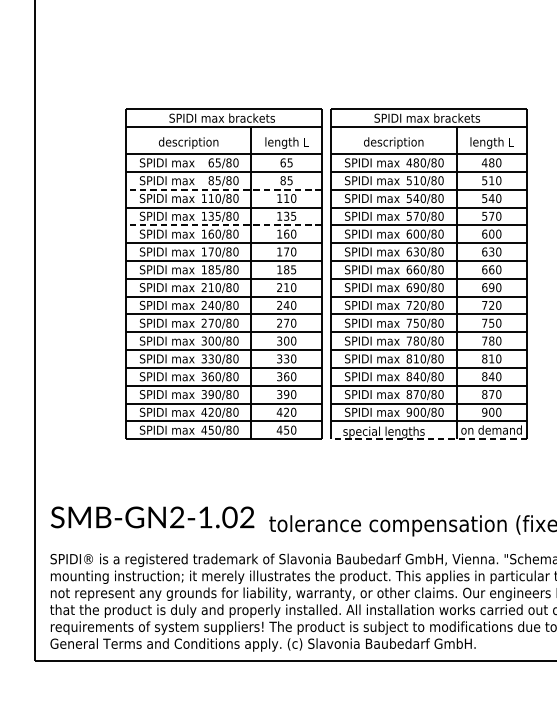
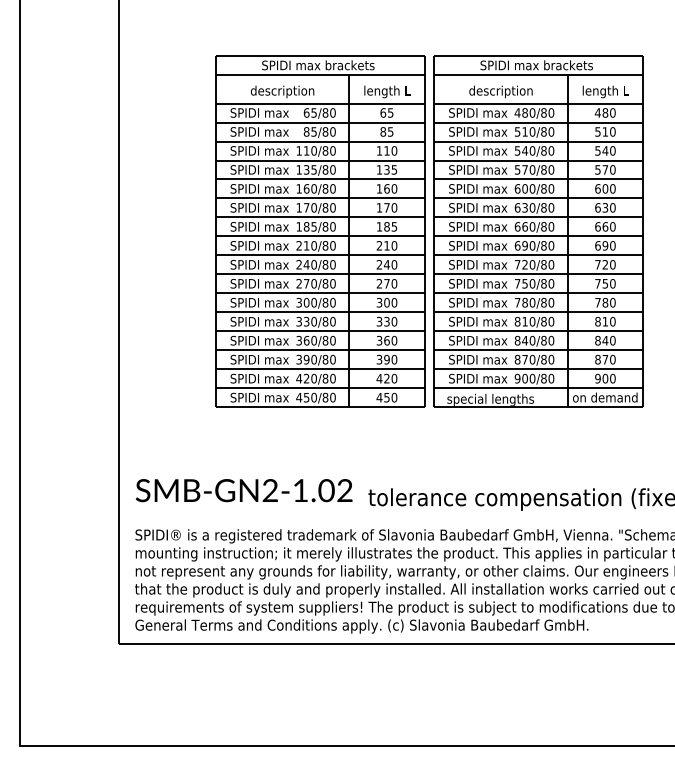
line: (223, 189) -> (319, 141), dashed -> solid
line: (223, 225) -> (319, 179), dashed -> solid
line: (428, 439) -> (538, 407), dashed -> solid

